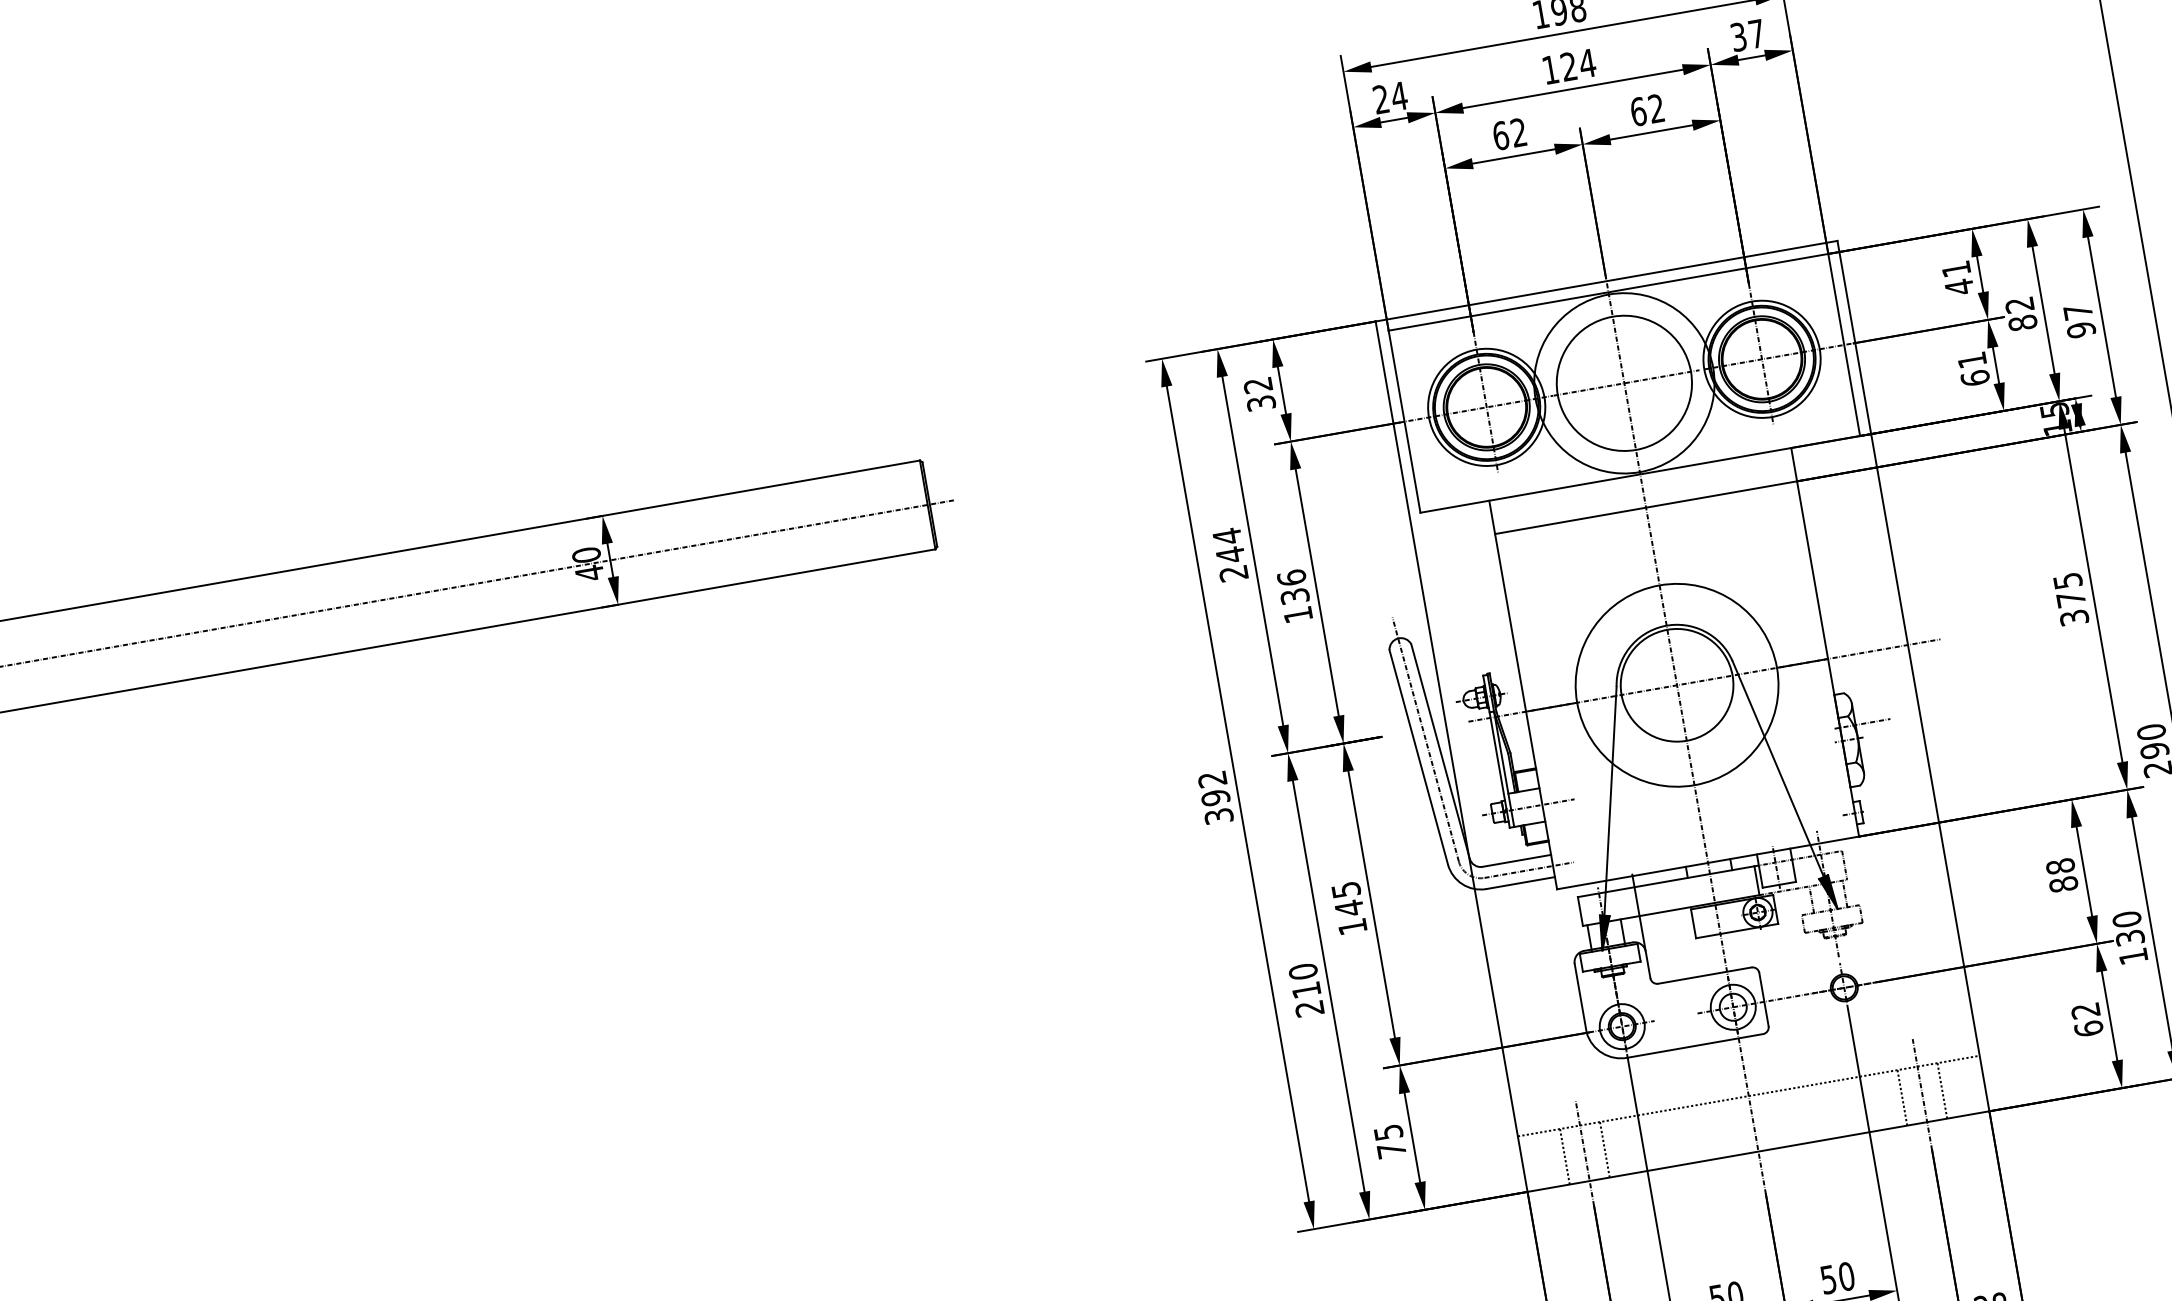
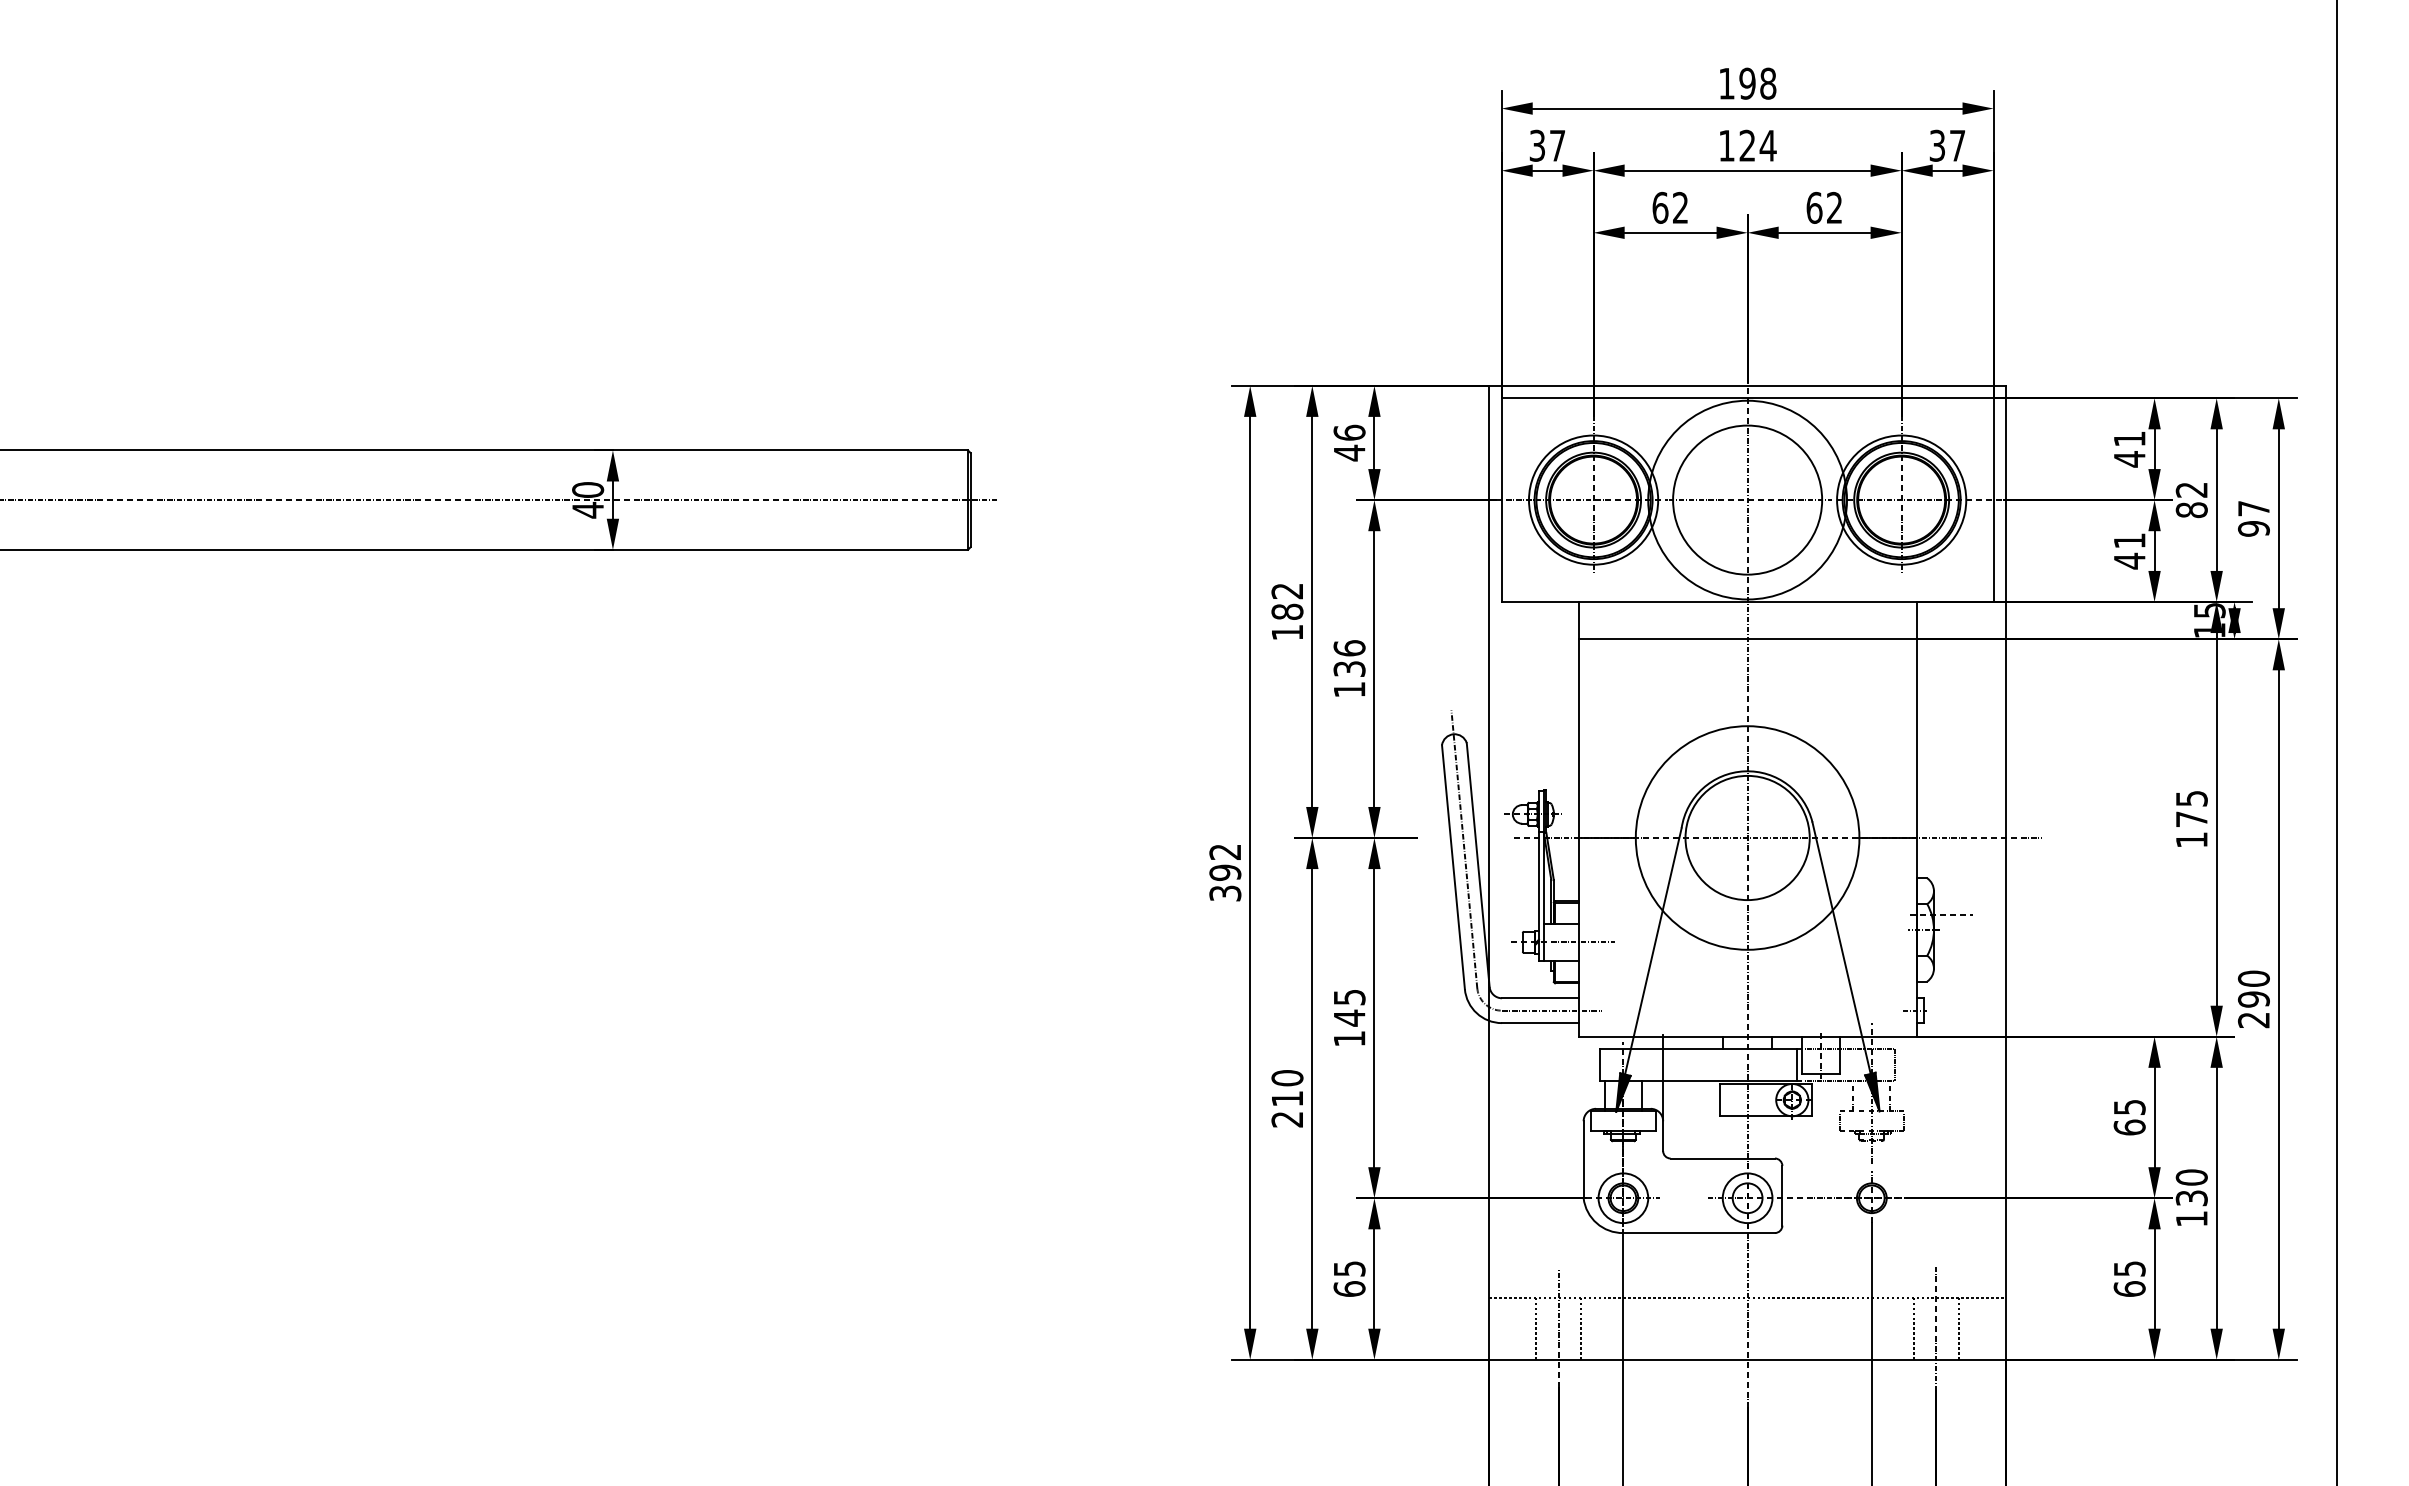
text: (1390, 97) -> (1547, 145), 24 -> 37
text: (1975, 377) -> (2129, 560), 61 -> 41
text: (1259, 393) -> (1349, 442), 32 -> 46
text: (1230, 554) -> (1287, 611), 244 -> 182
text: (2074, 617) -> (2191, 839), 375 -> 175
text: (2061, 875) -> (2129, 1117), 88 -> 65
text: (2085, 1010) -> (2129, 1268), 62 -> 65
text: (1391, 1150) -> (1349, 1288), 75 -> 65

